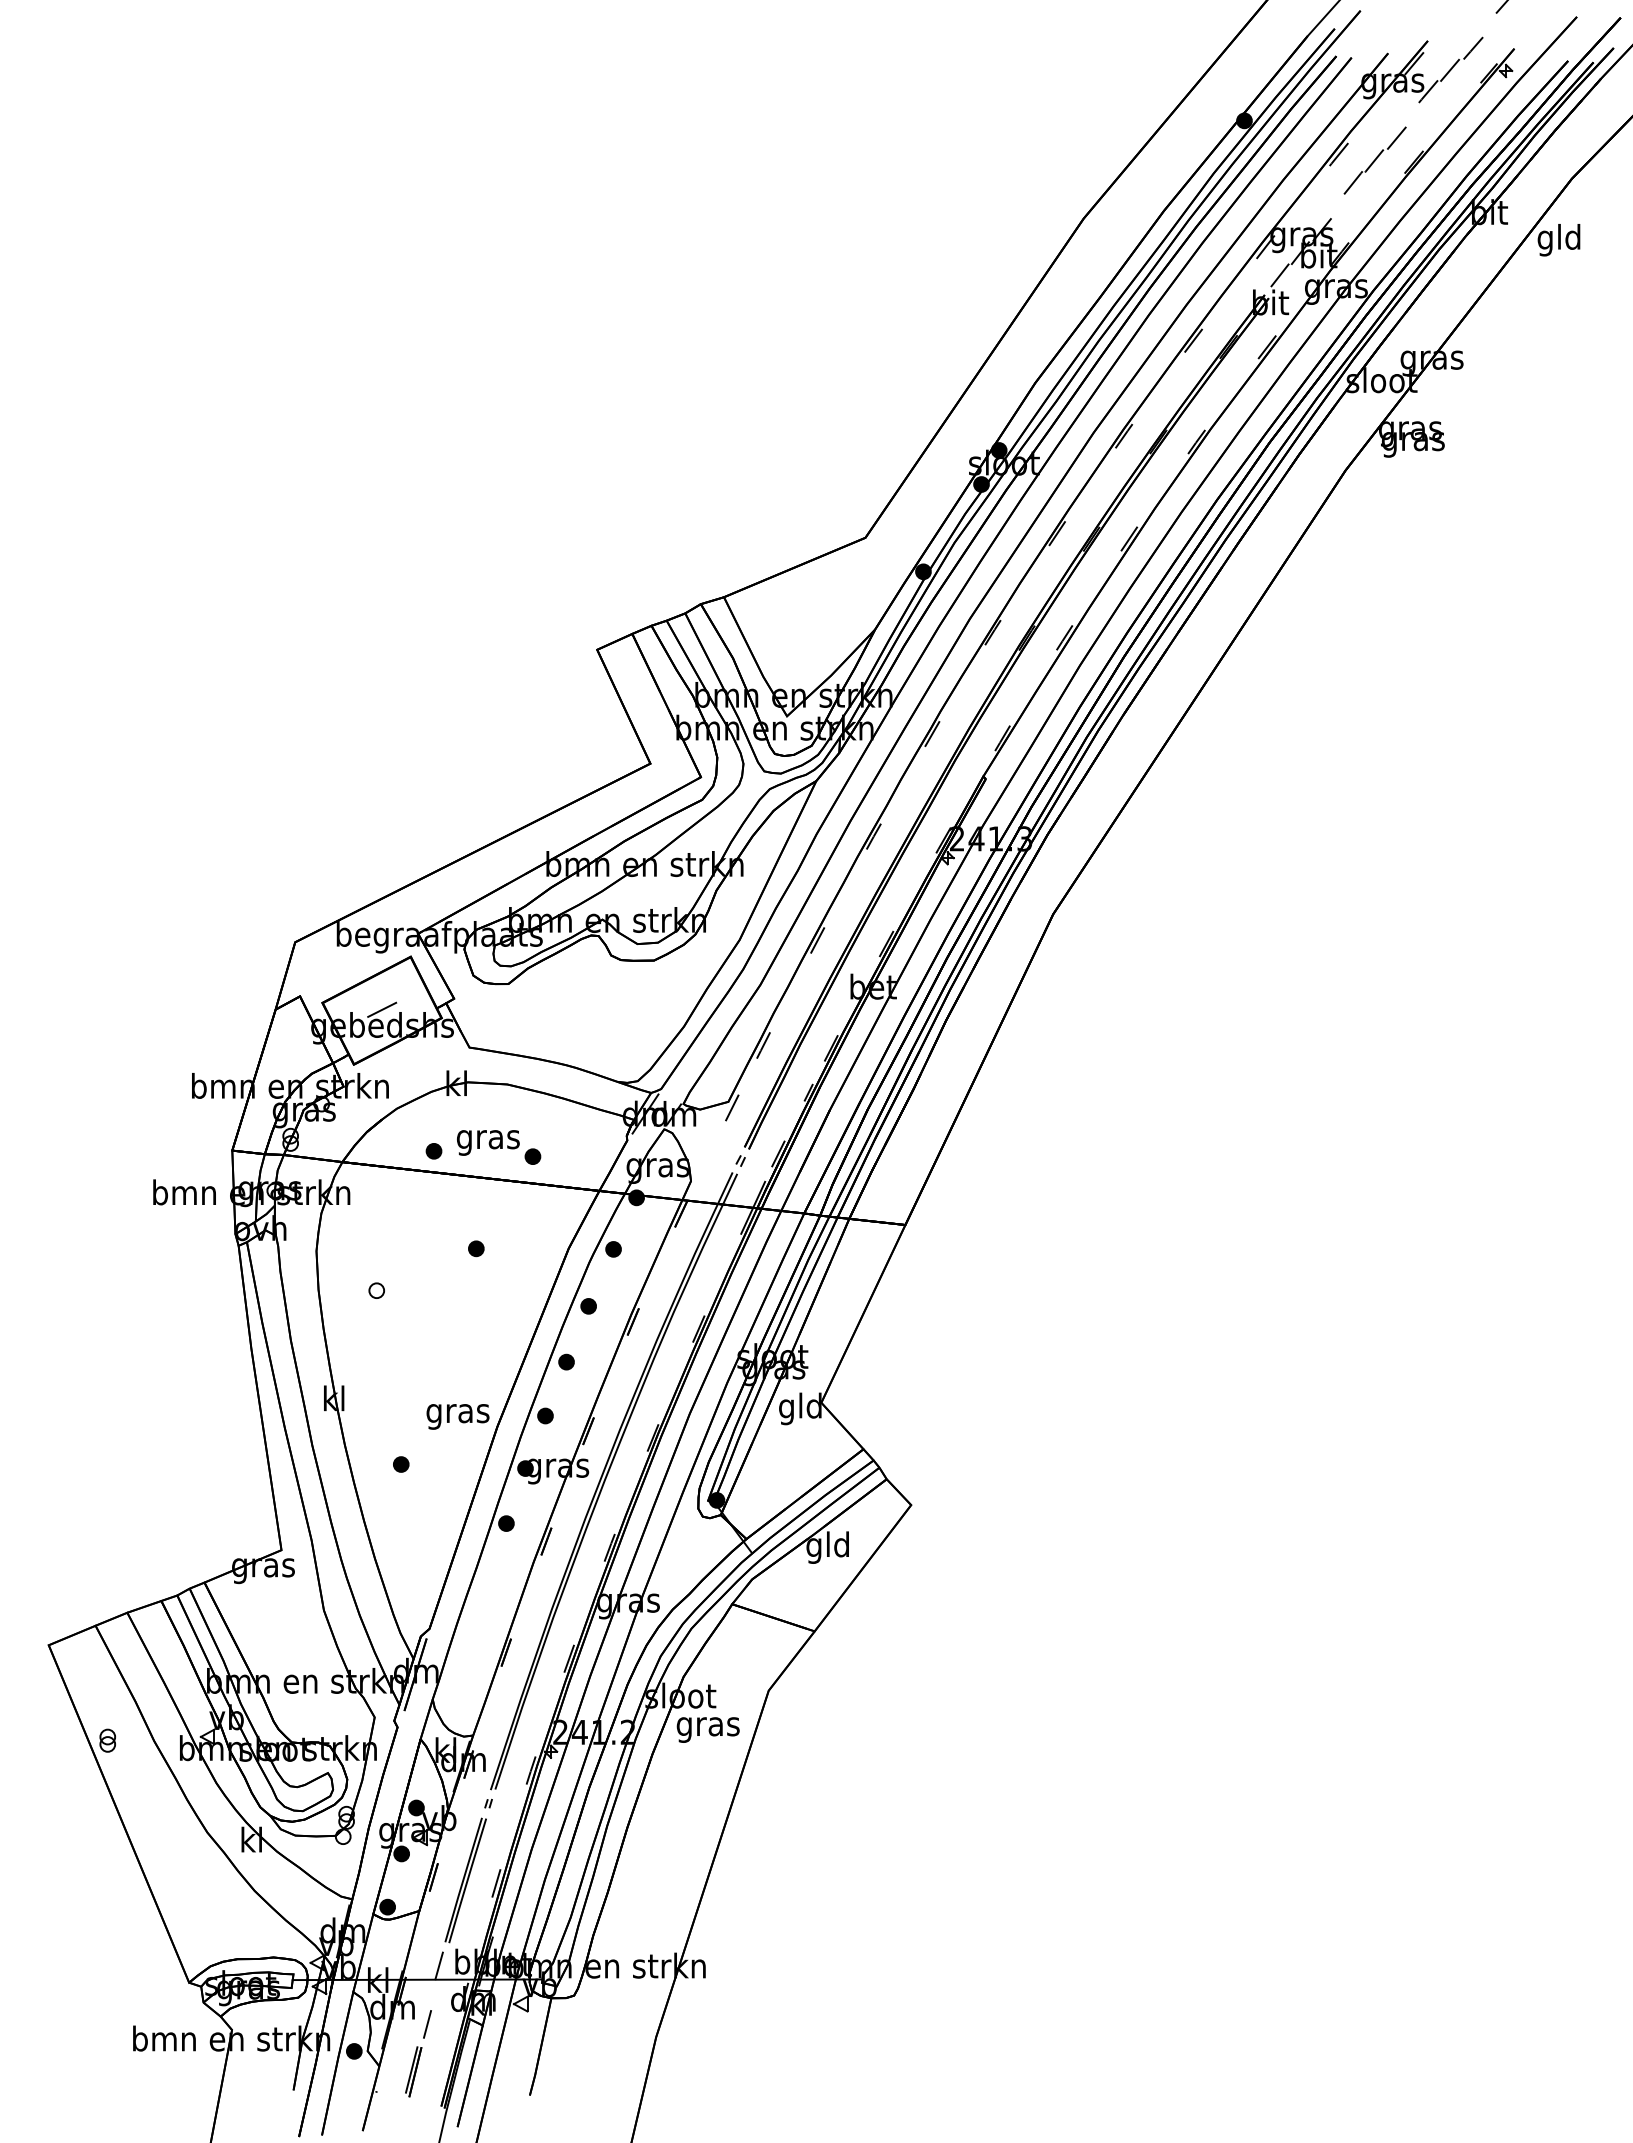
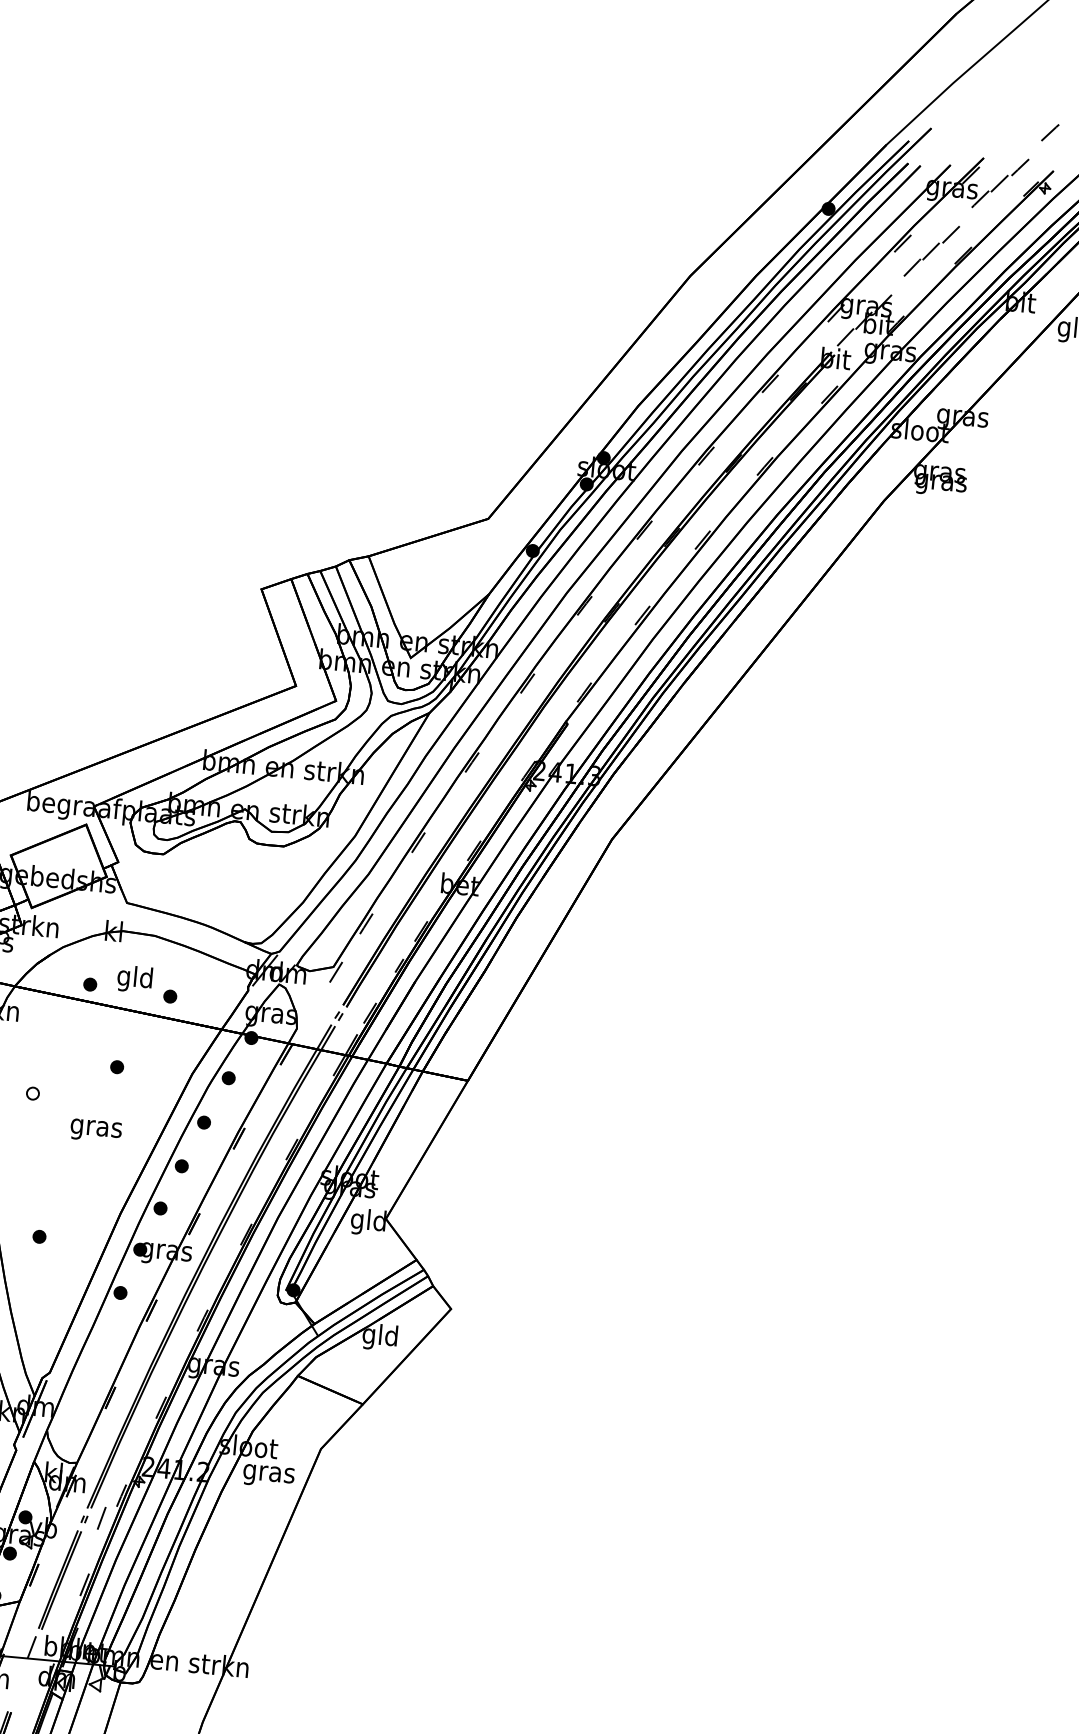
line: (382, 1009) -> (59, 865), removed
text: (487, 1139) -> (134, 979), gras -> gld
text: (457, 1416) -> (95, 1130), moved
line: (427, 2024) -> (101, 1518), moved

